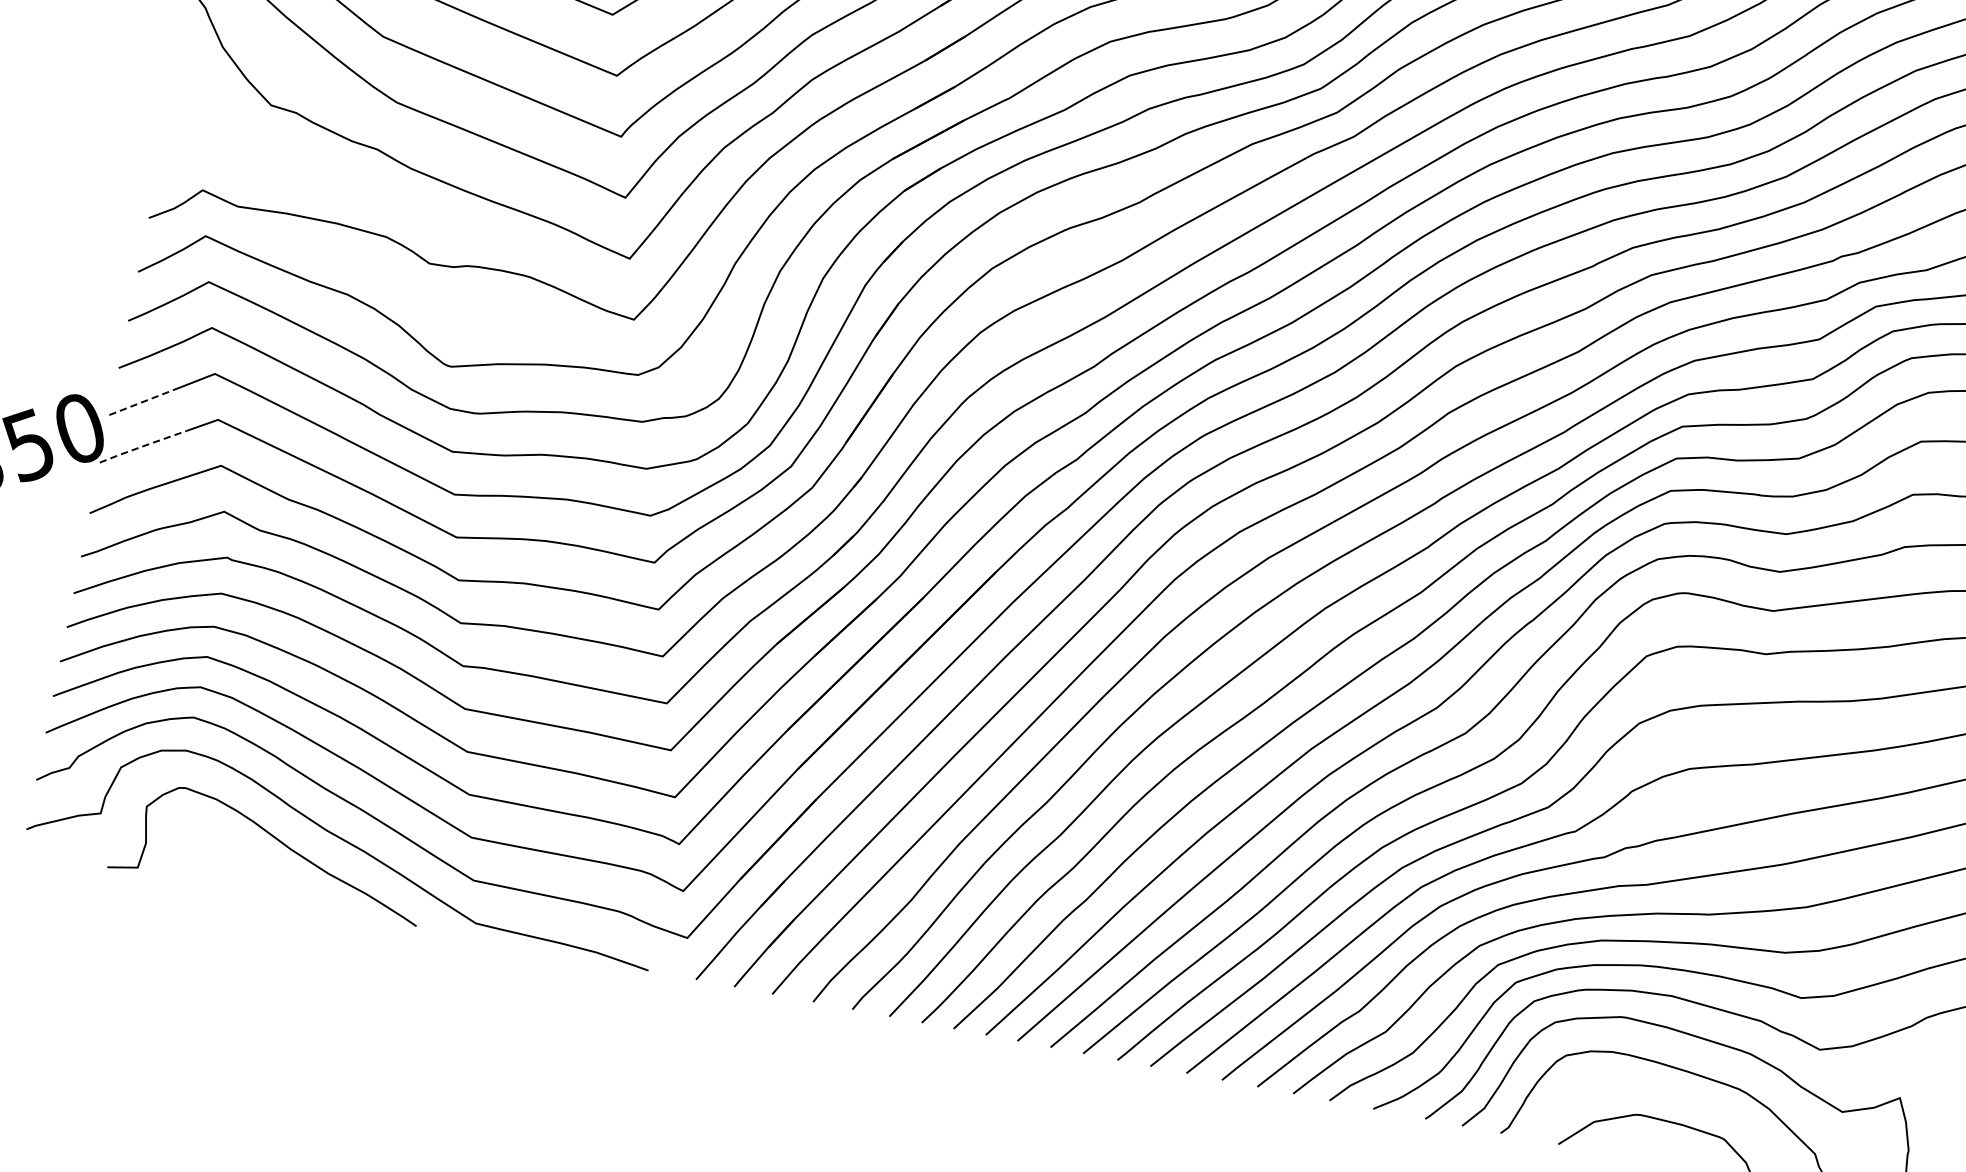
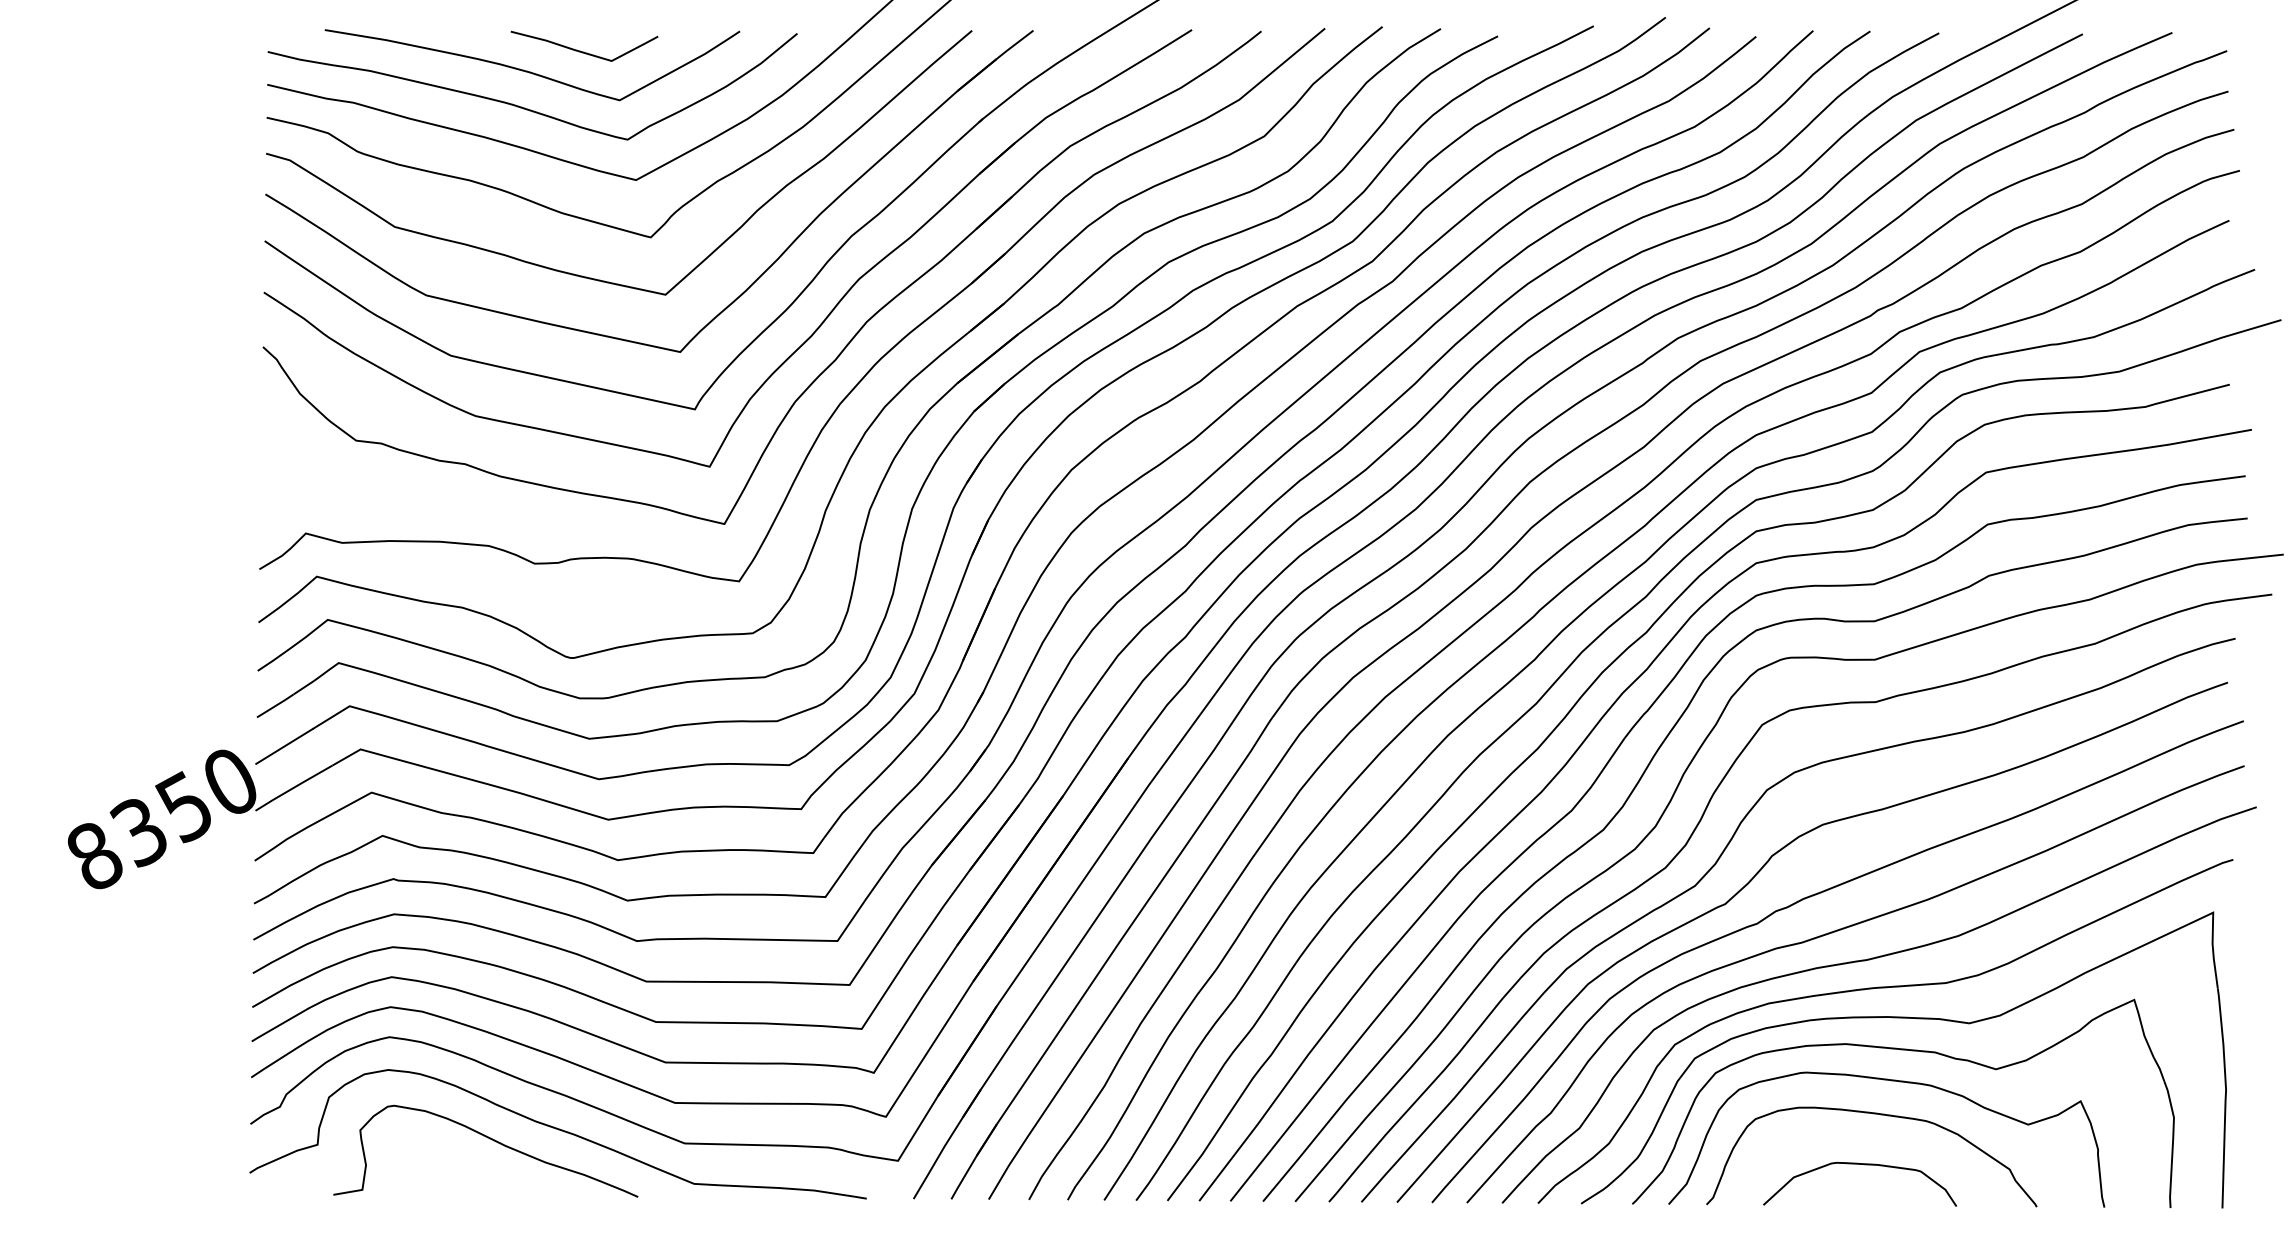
line: (141, 402) -> (284, 746), dashed -> solid
line: (143, 446) -> (294, 787), dashed -> solid

